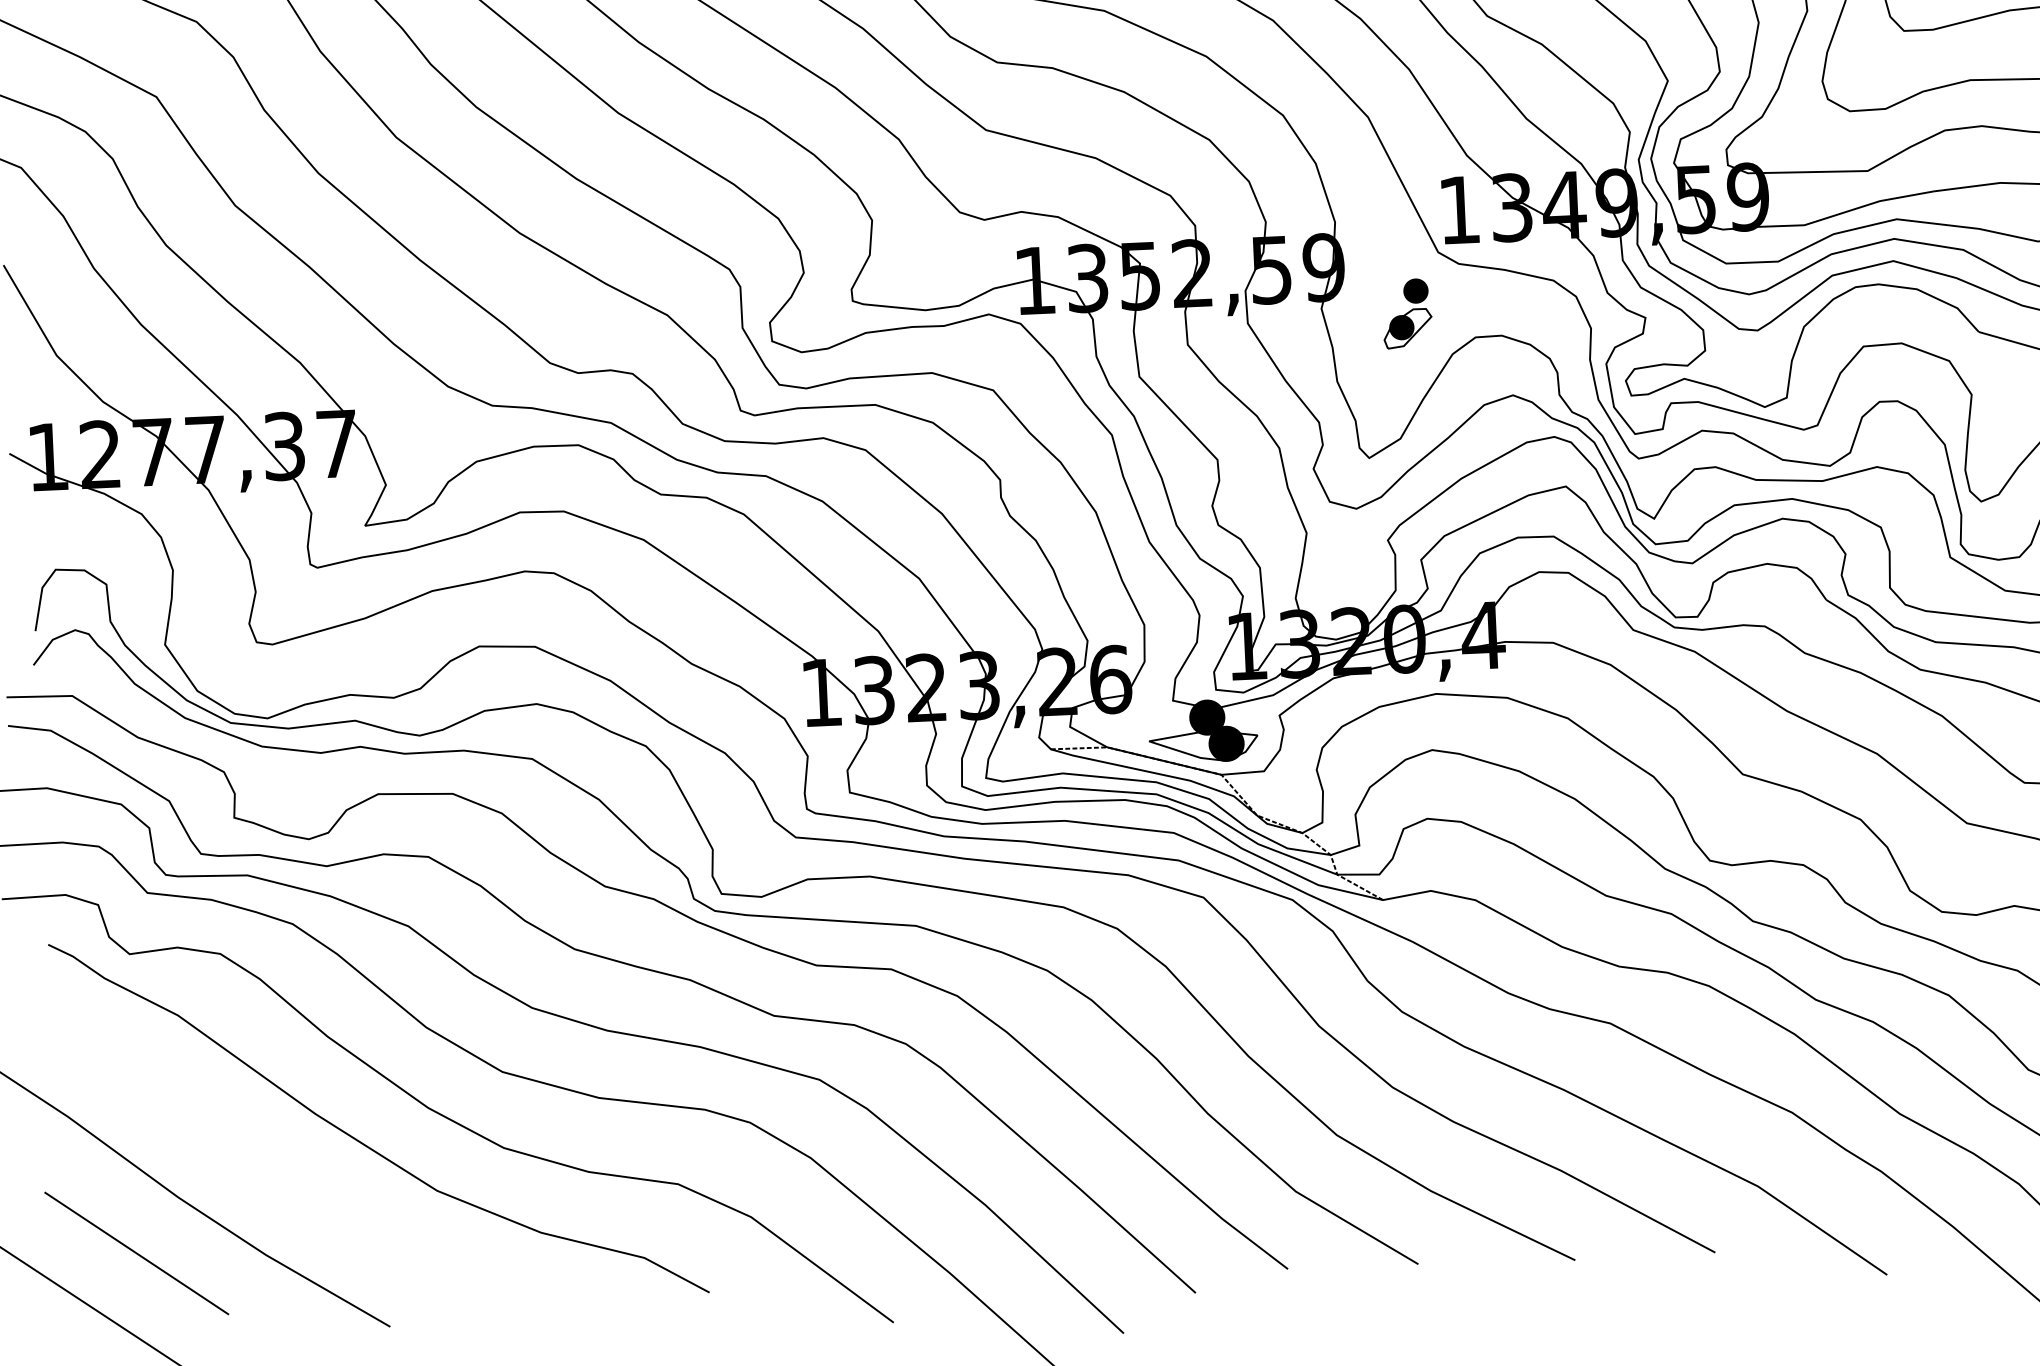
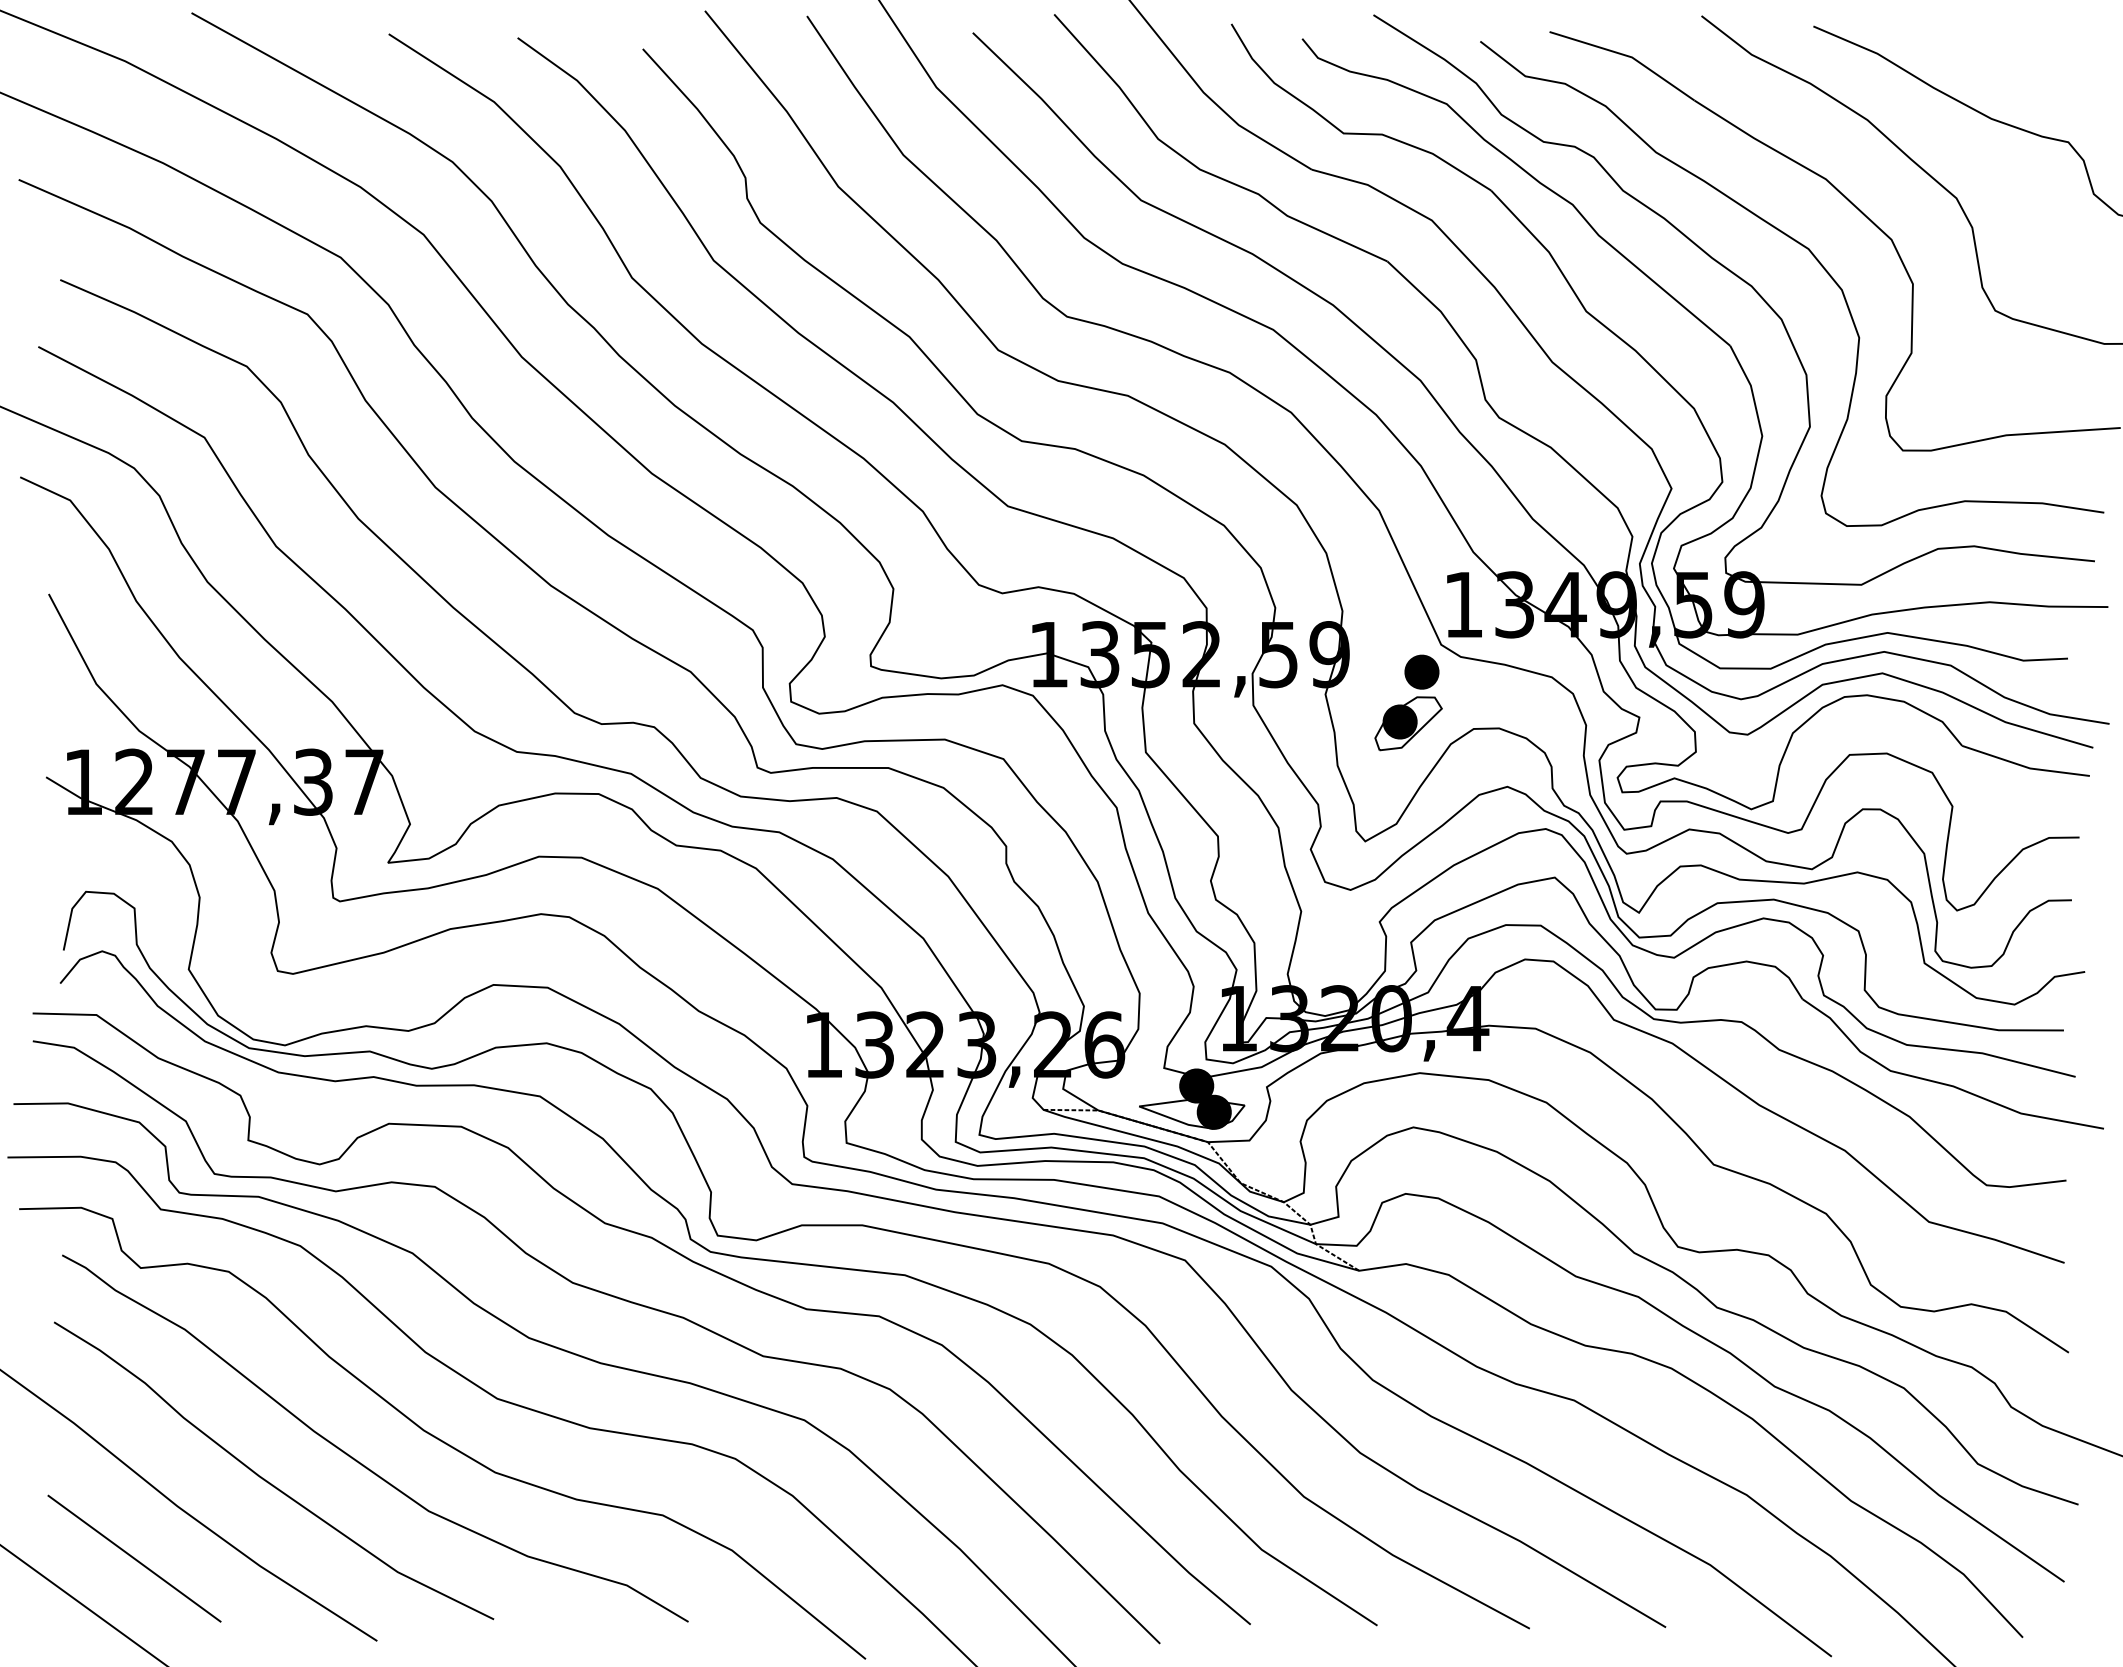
part: (1407, 313) -> (1408, 702), size x1.43
curve: (269, 1166) -> (267, 1480), added

